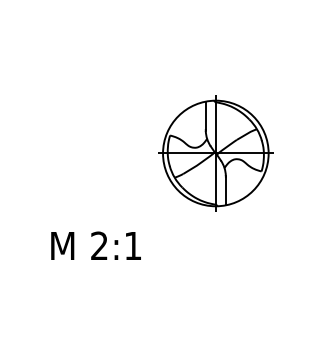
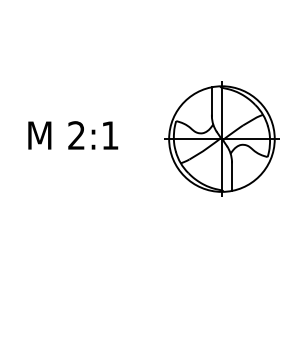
text: (95, 245) -> (72, 135), moved

